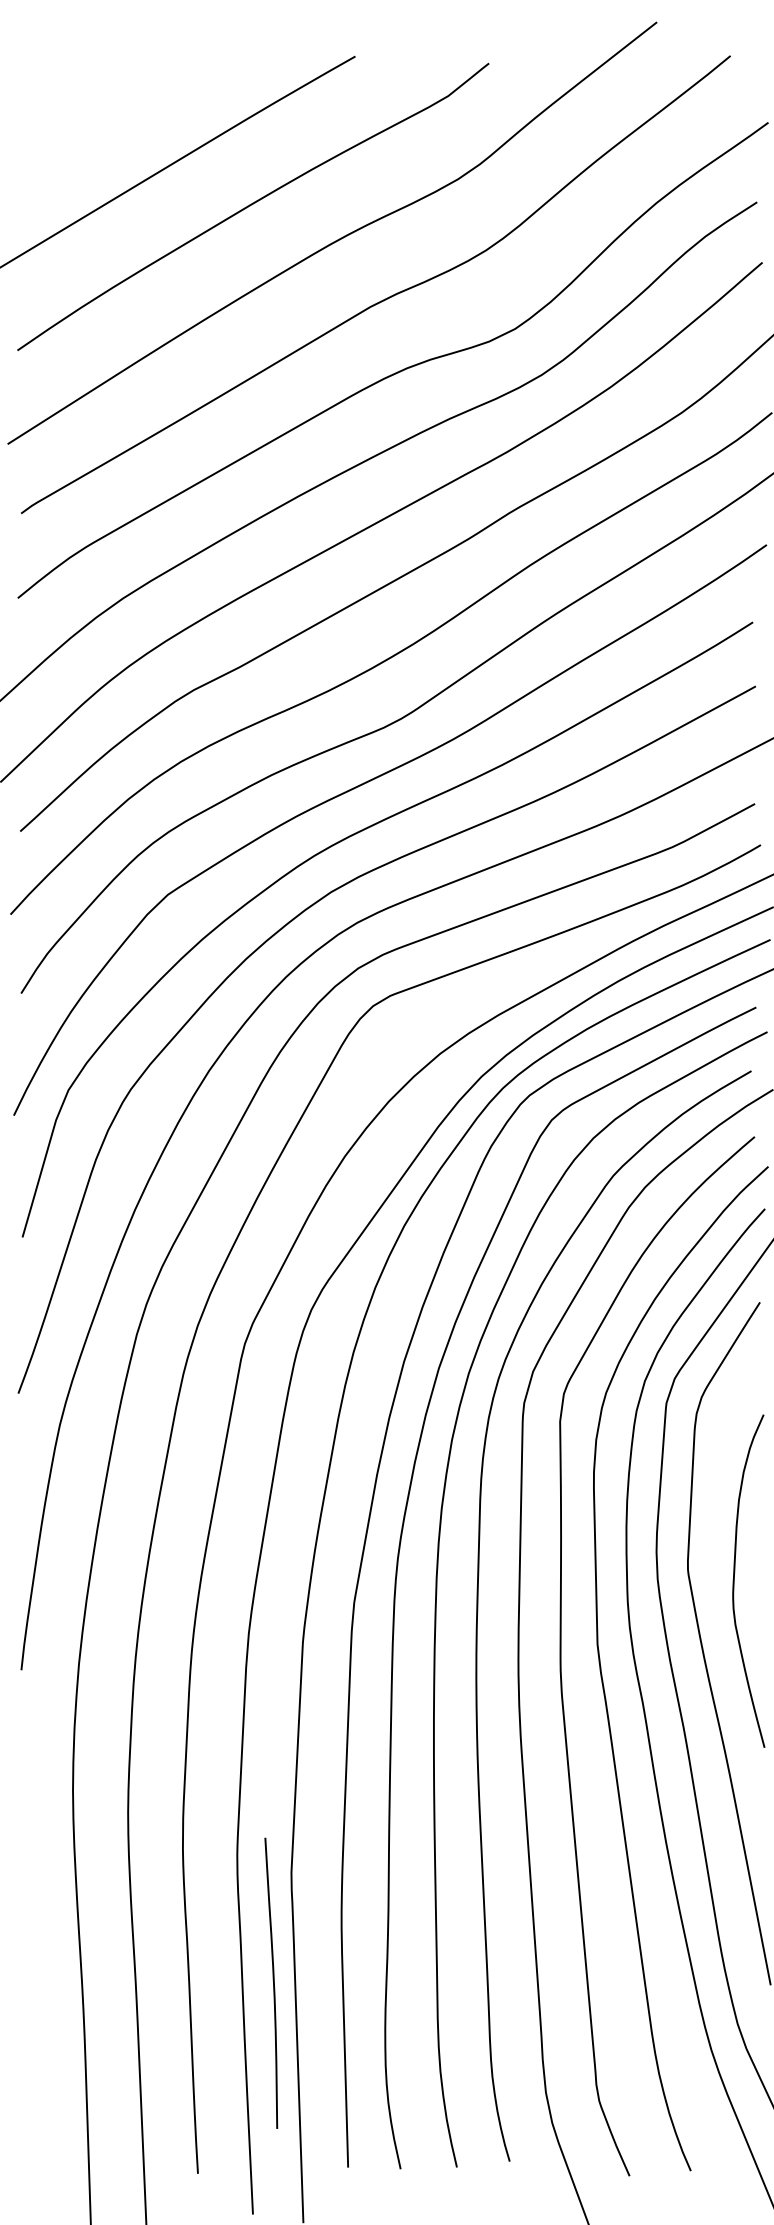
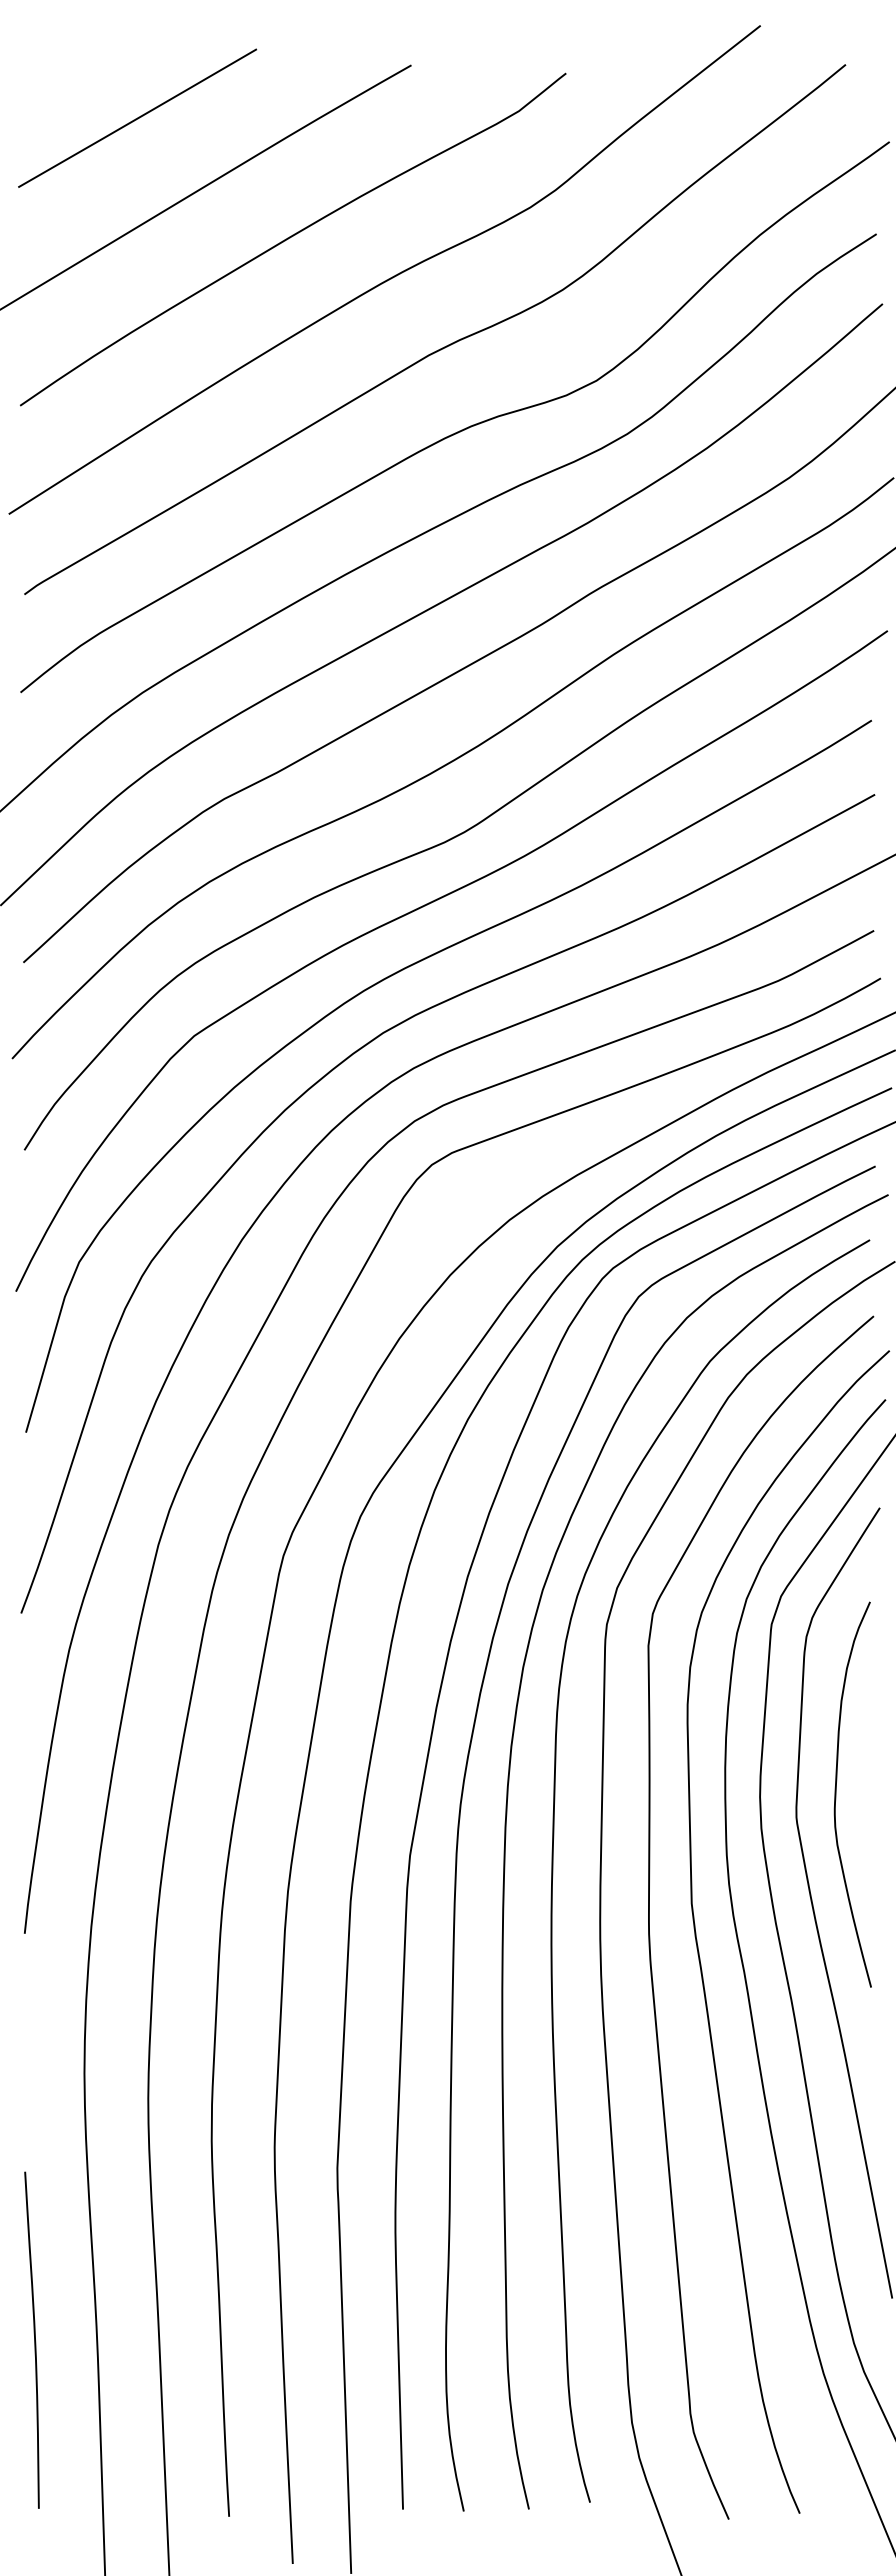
line: (118, 101) -> (137, 117), added
curve: (734, 1581) -> (836, 1794), moved
curve: (273, 1982) -> (34, 2339), moved

